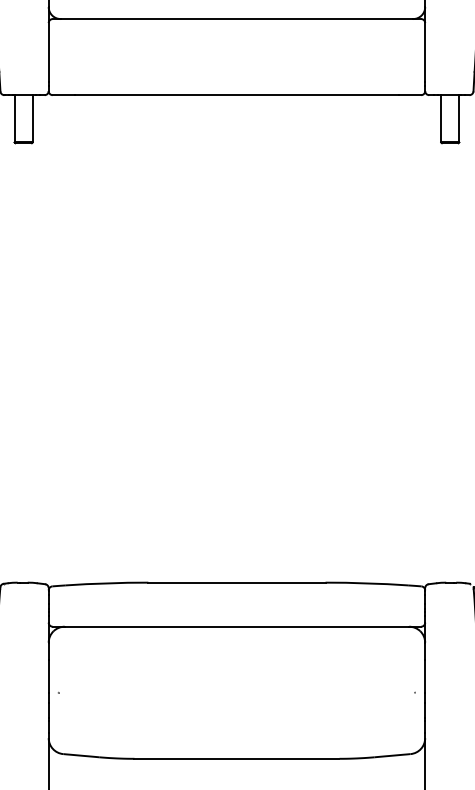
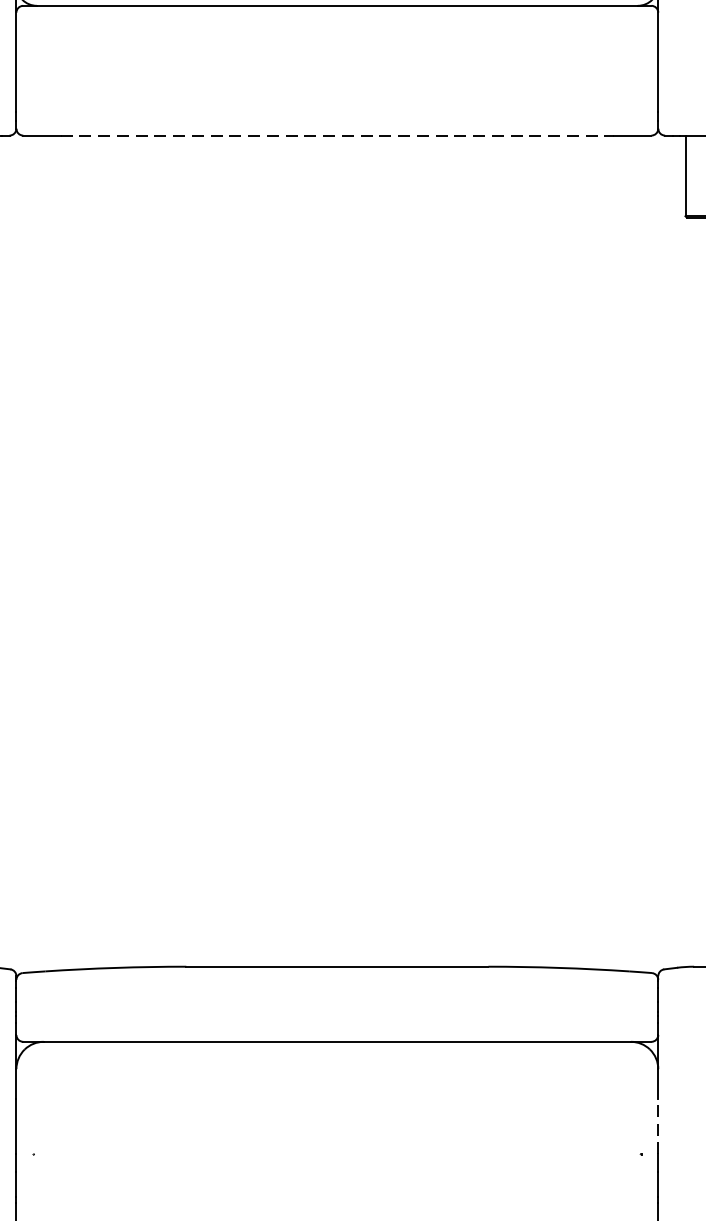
line: (237, 95) -> (338, 136), solid -> dashed
line: (425, 676) -> (658, 1126), solid -> dashed

